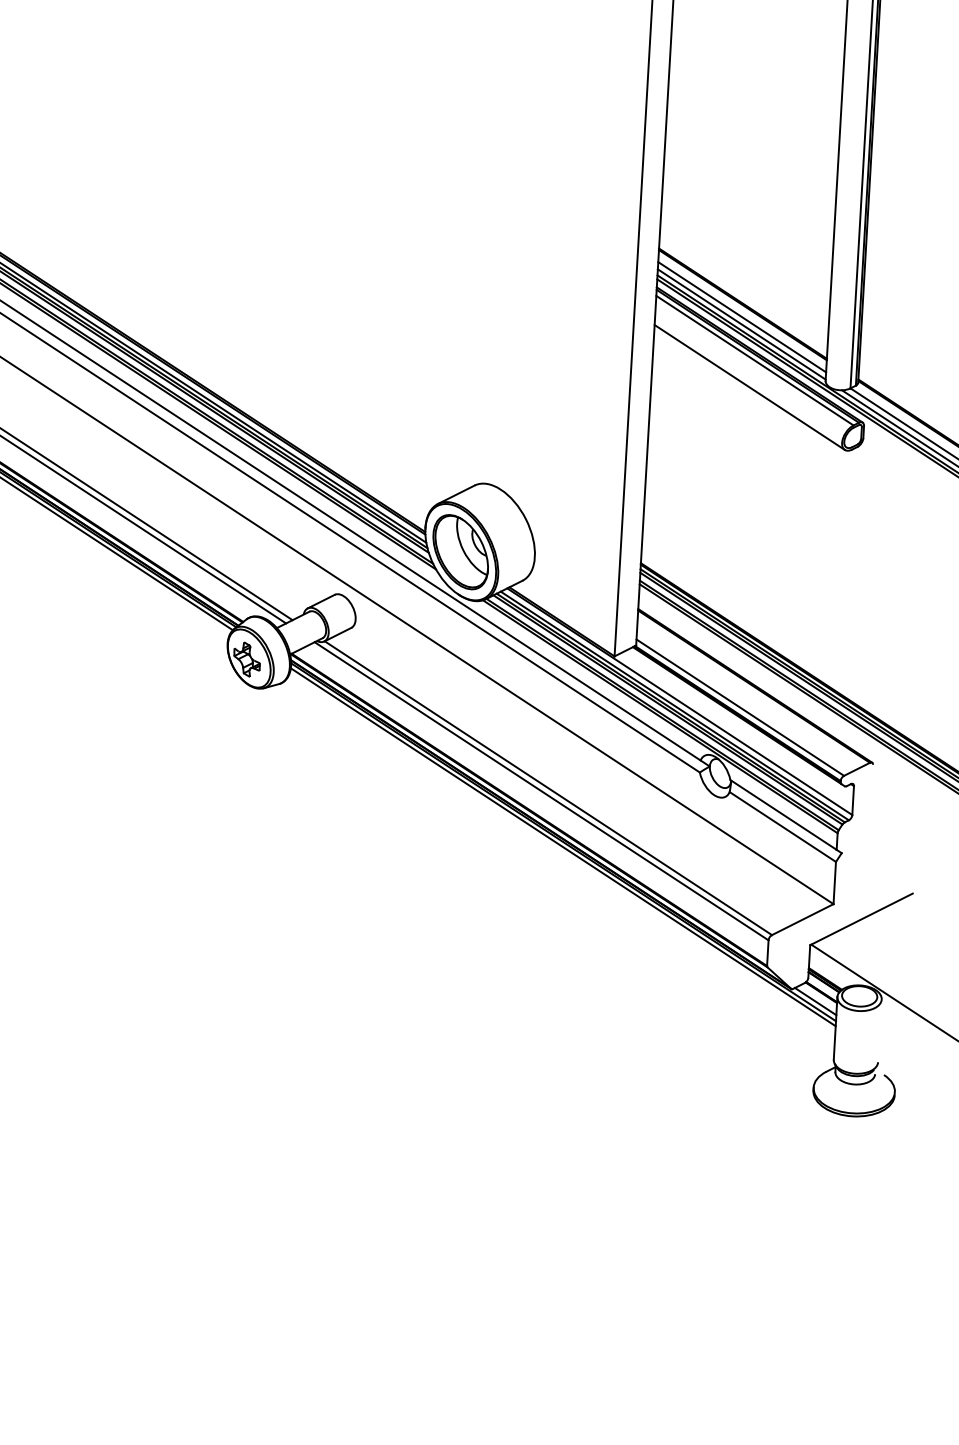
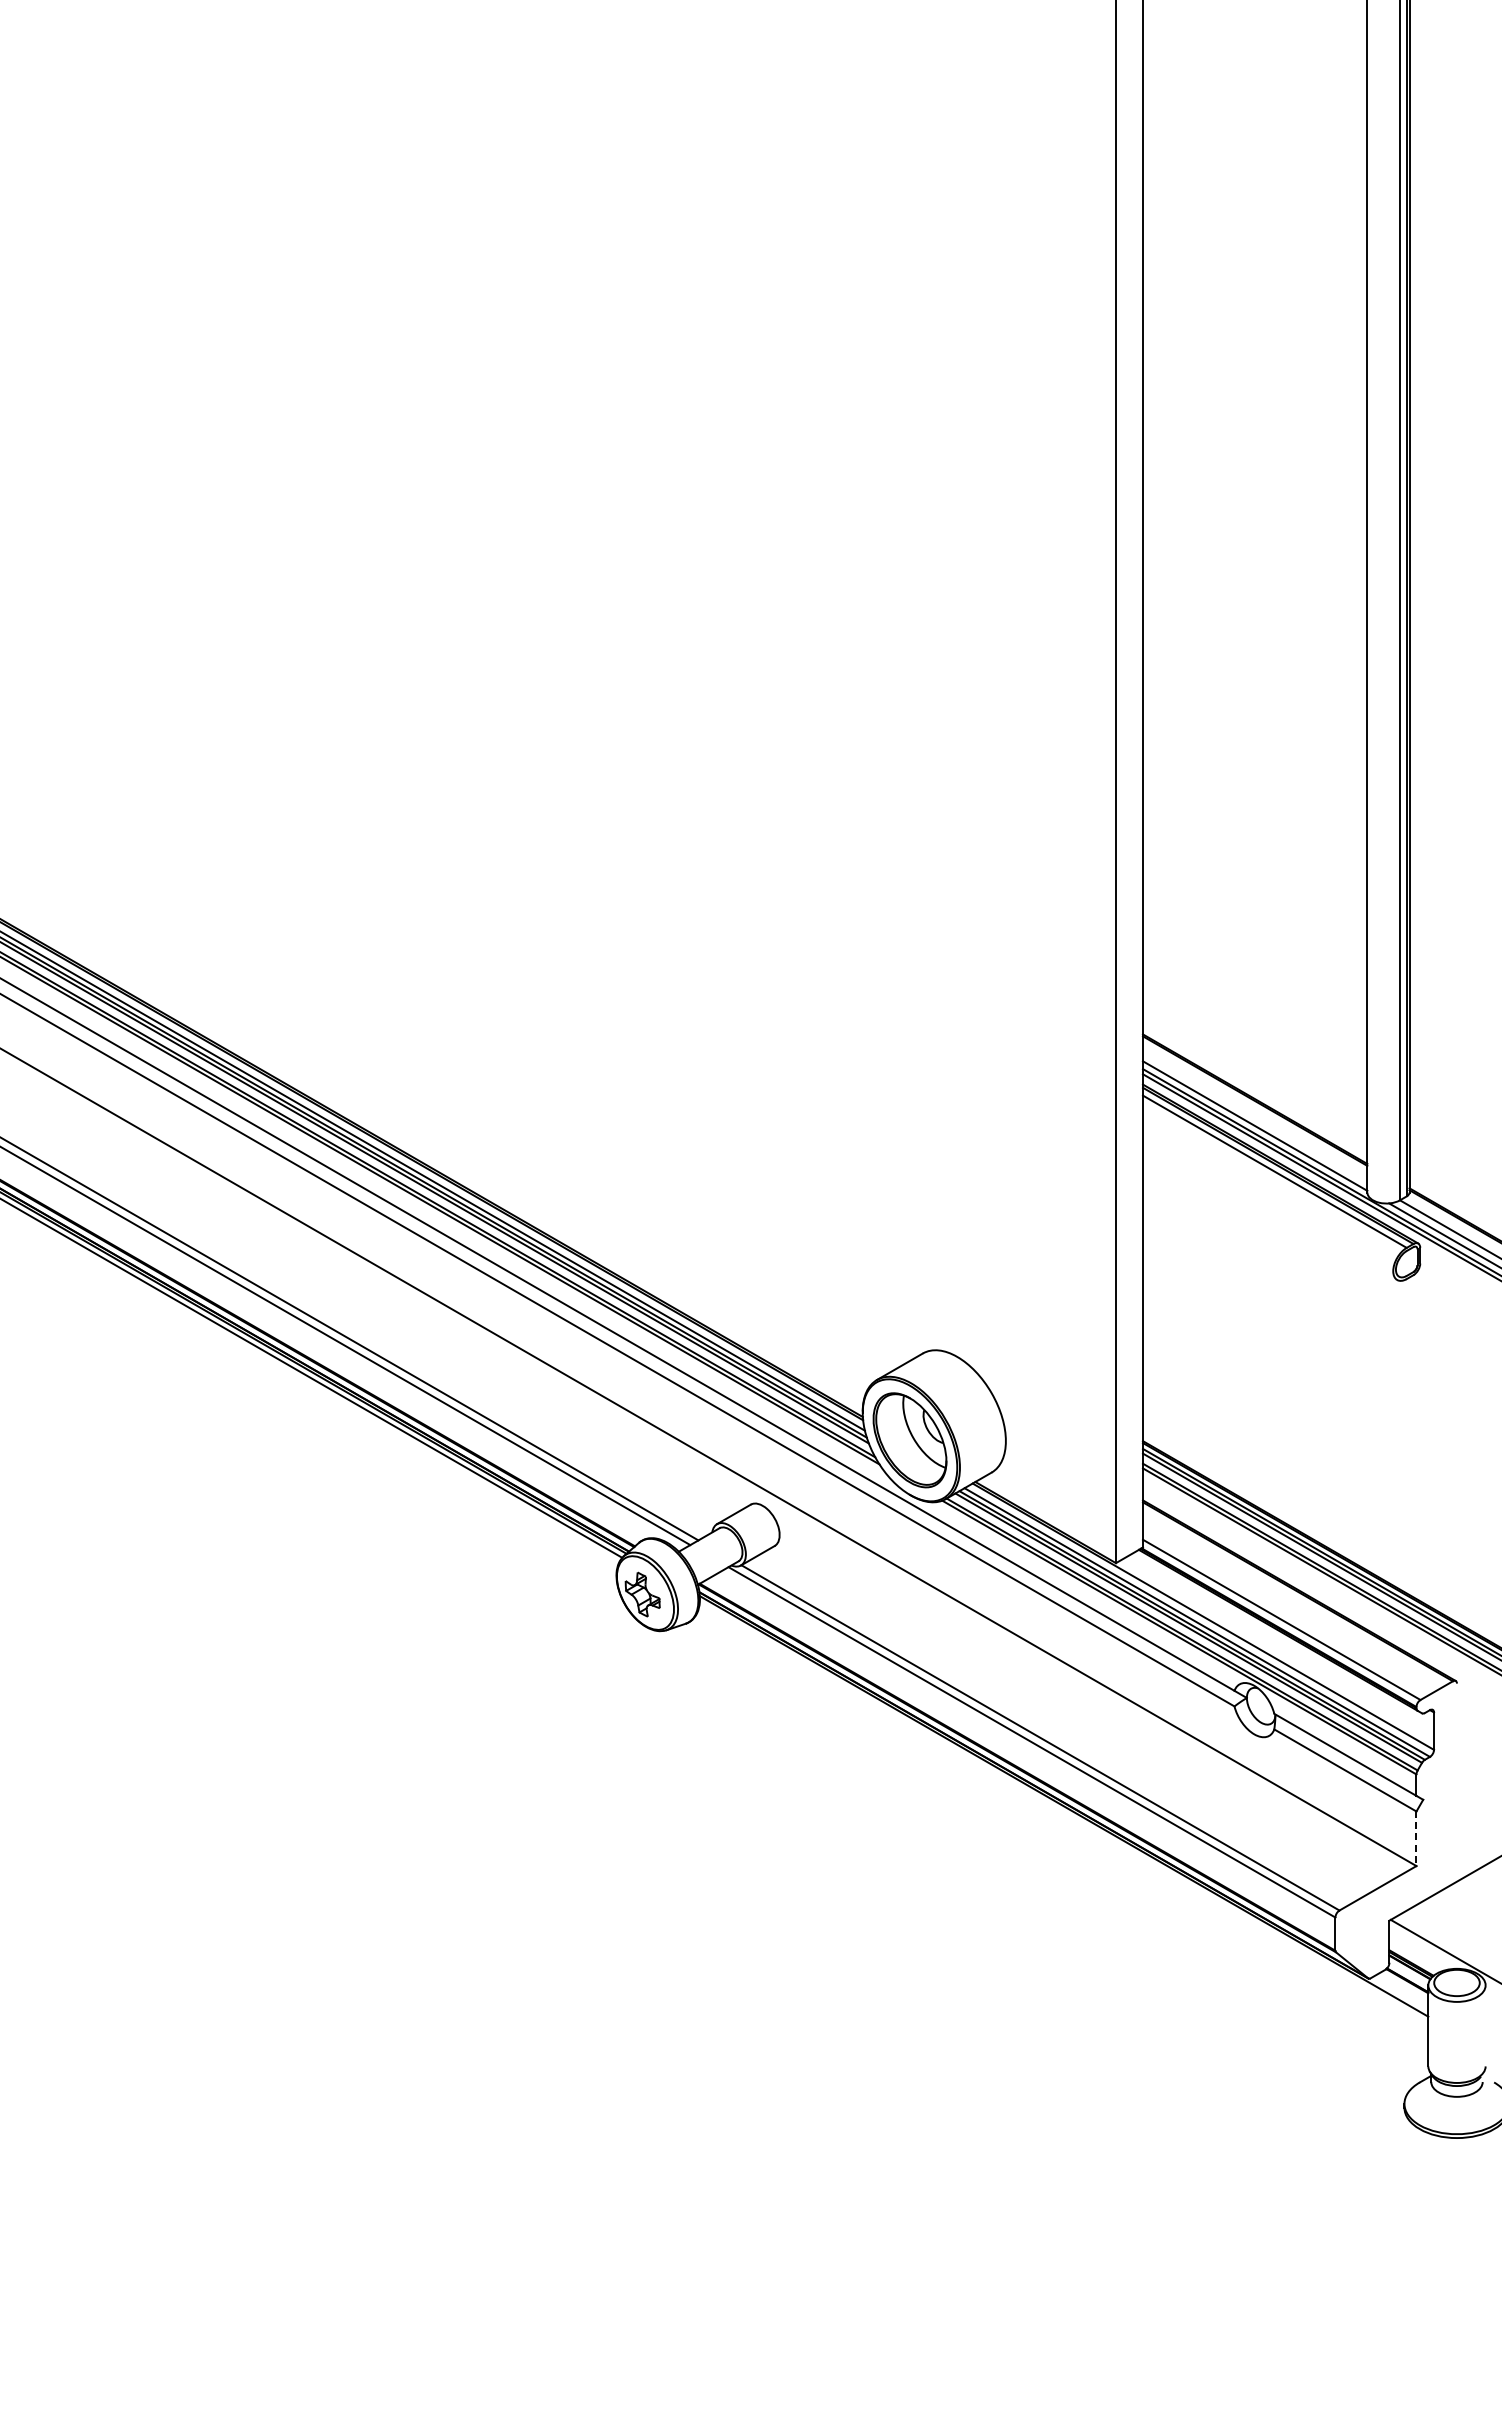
line: (741, 317) -> (1254, 1116), removed
line: (749, 387) -> (1269, 1206), removed
line: (562, 846) -> (1063, 1812), removed
line: (834, 883) -> (1416, 1839), solid -> dashed
line: (815, 1001) -> (1400, 1992), removed

